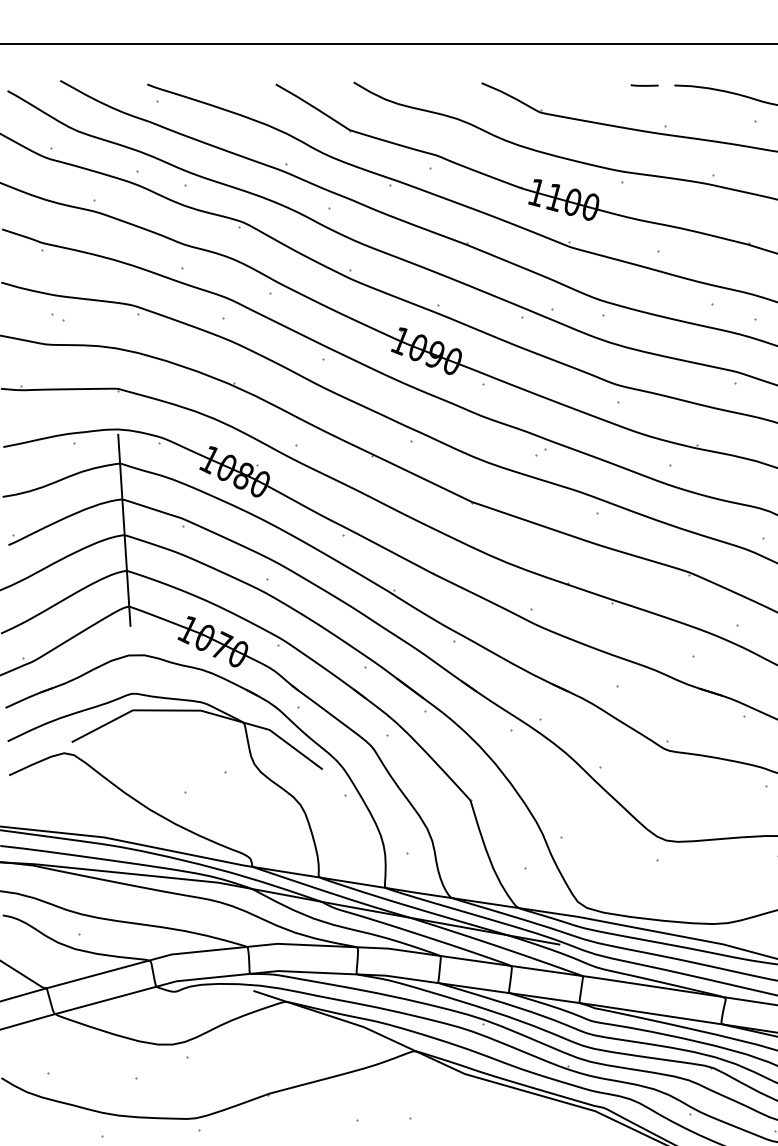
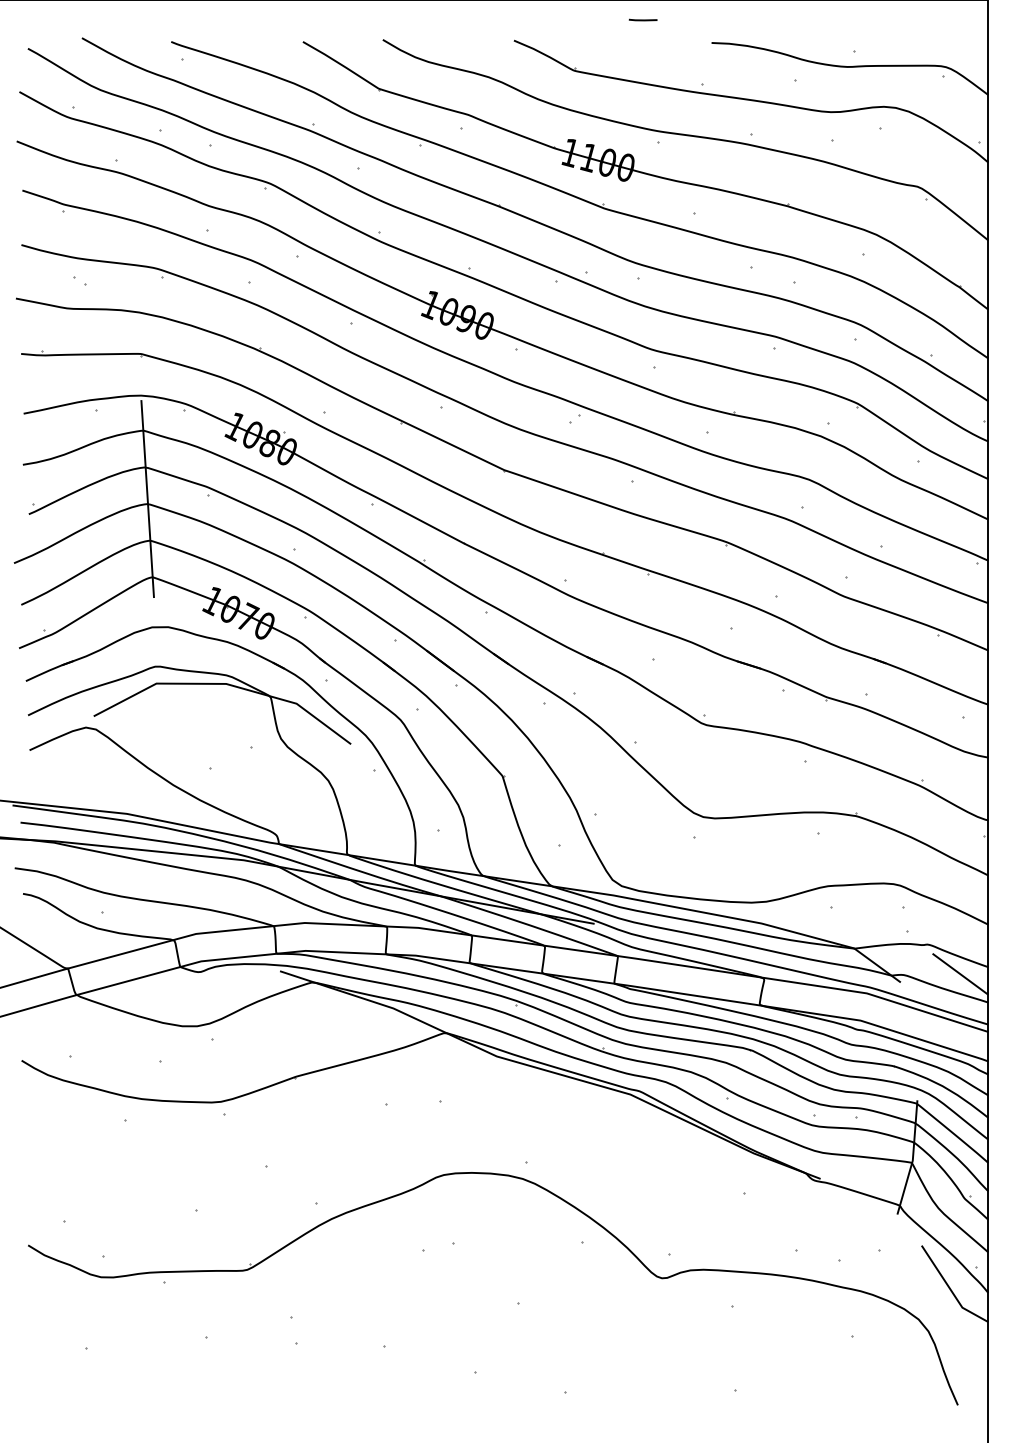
line: (644, 85) -> (642, 19), moved

